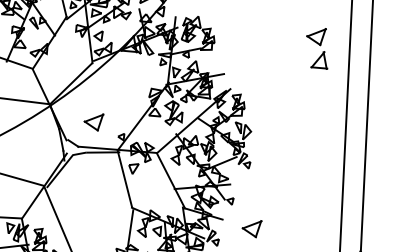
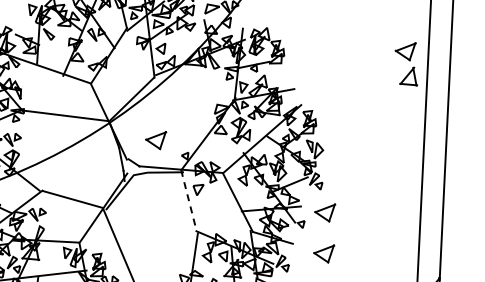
part: (316, 49) -> (405, 64), moved
line: (124, 178) -> (188, 200), solid -> dashed
part: (253, 190) -> (325, 212), added

